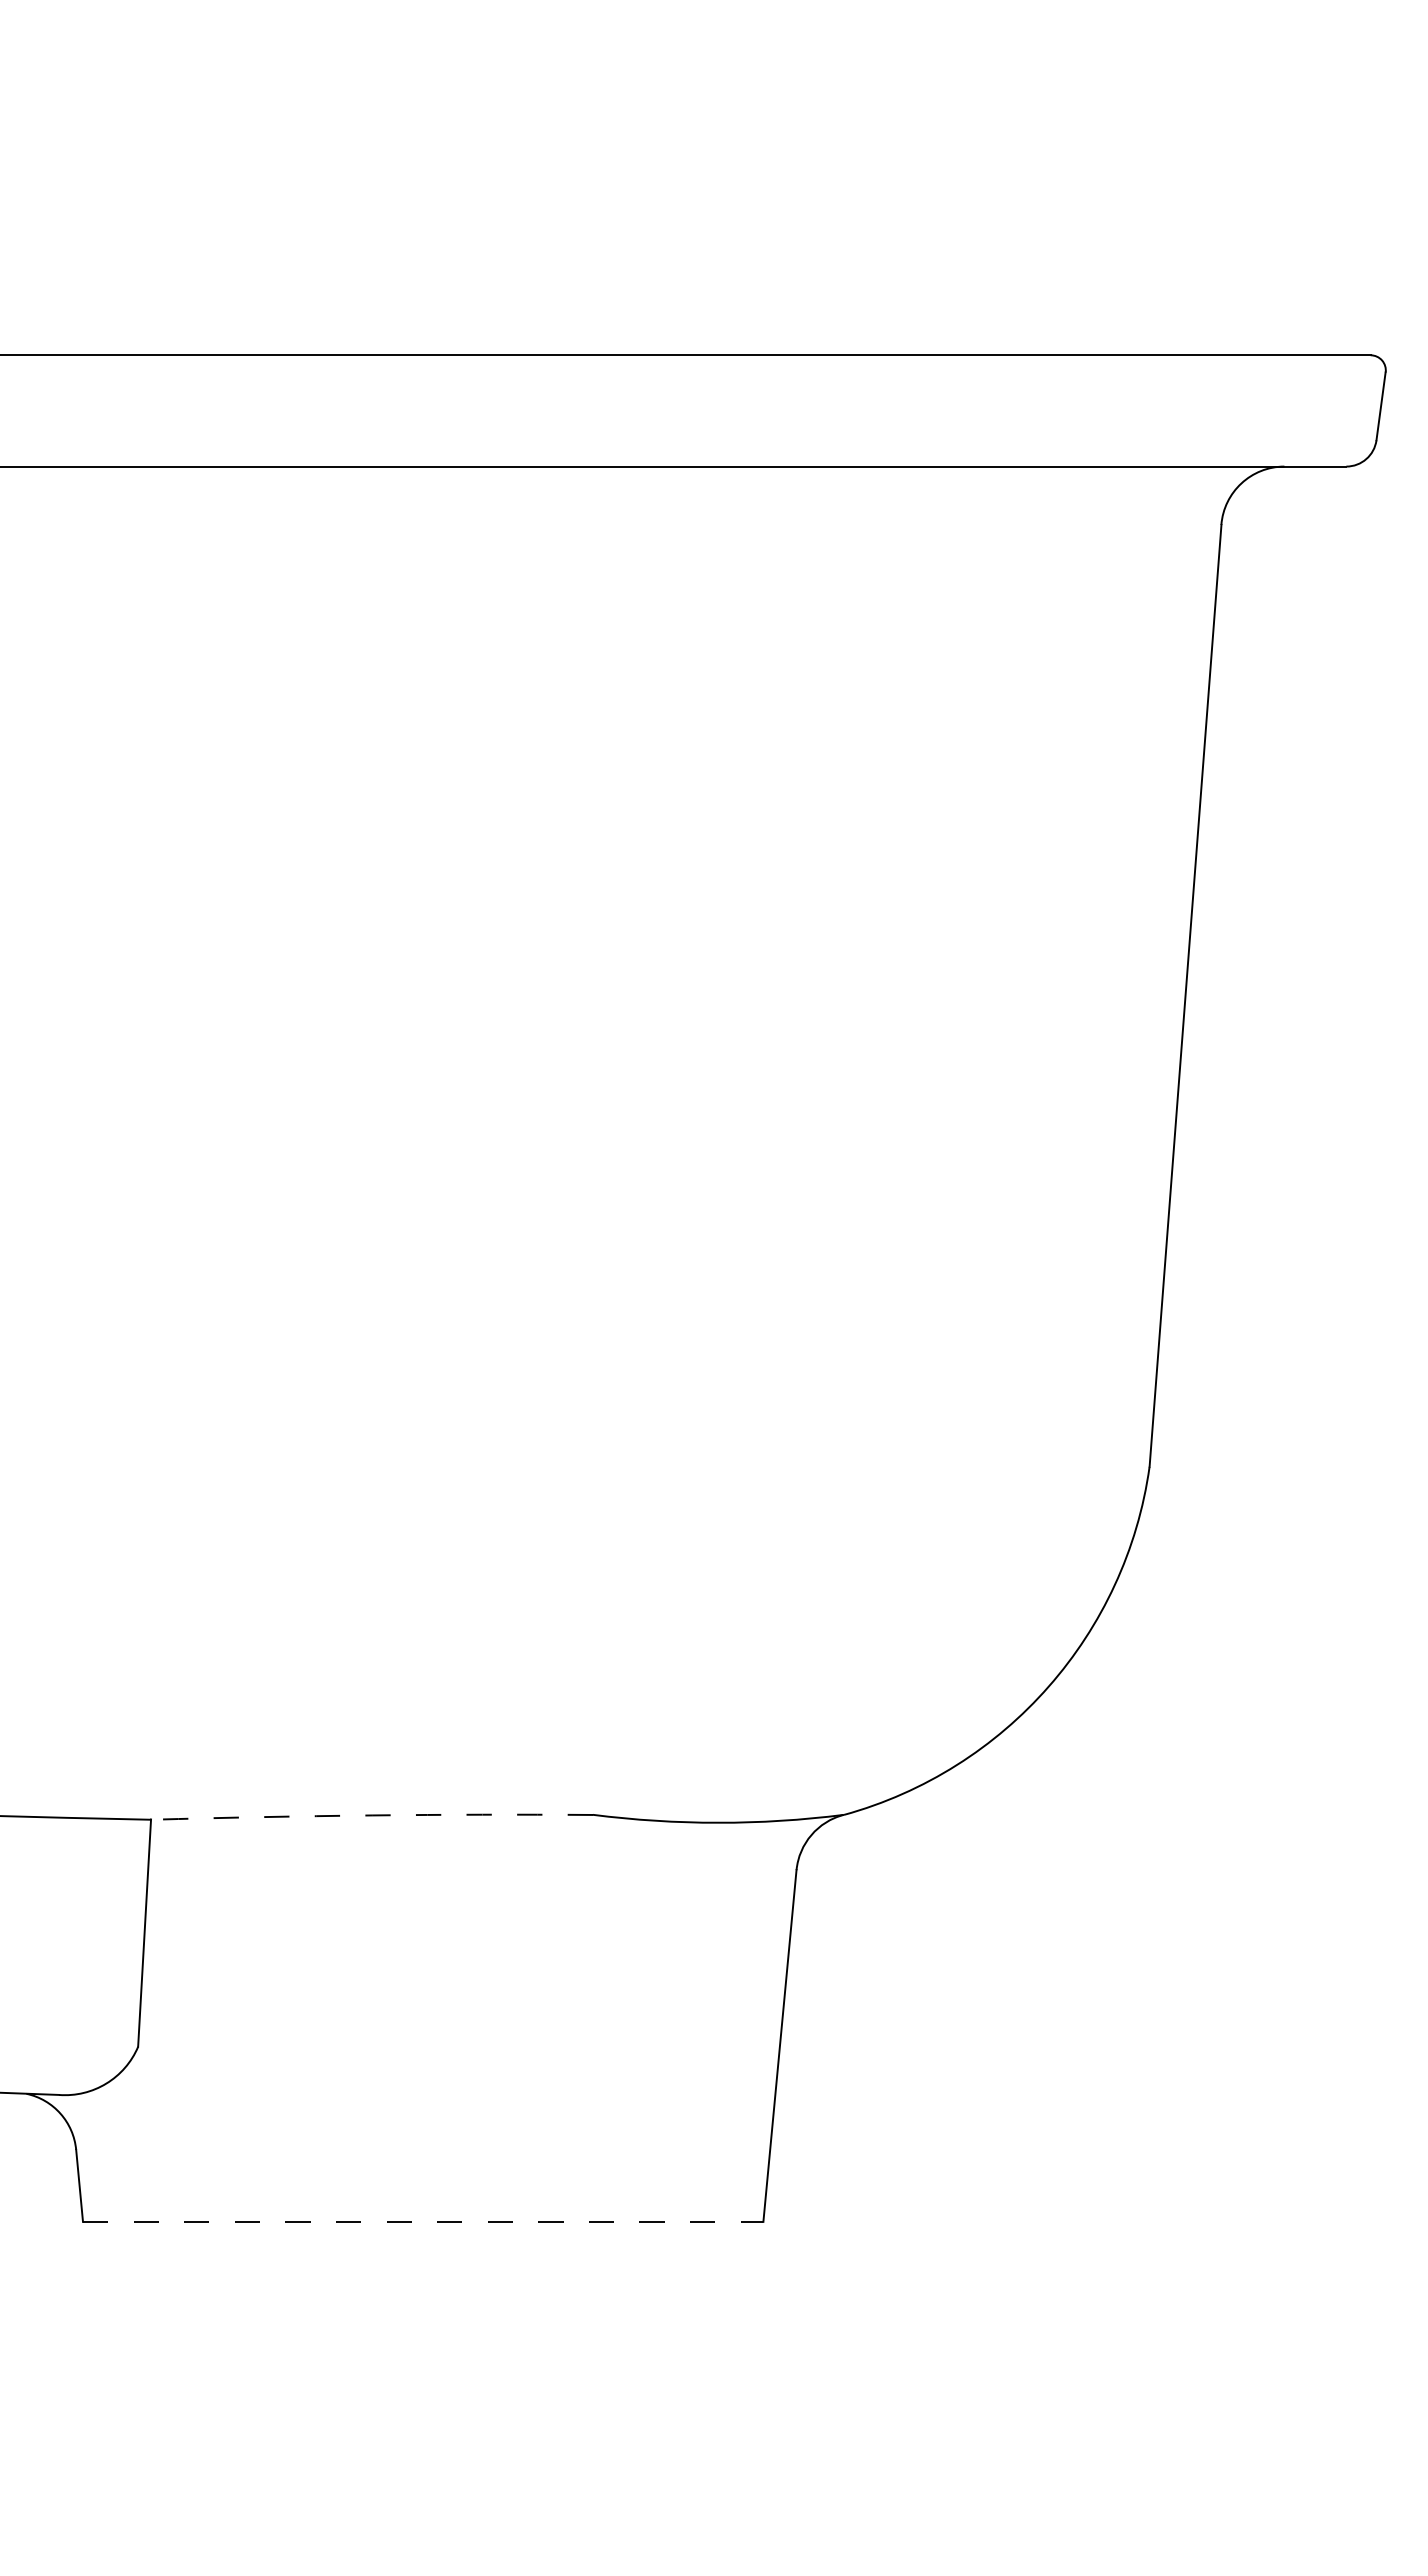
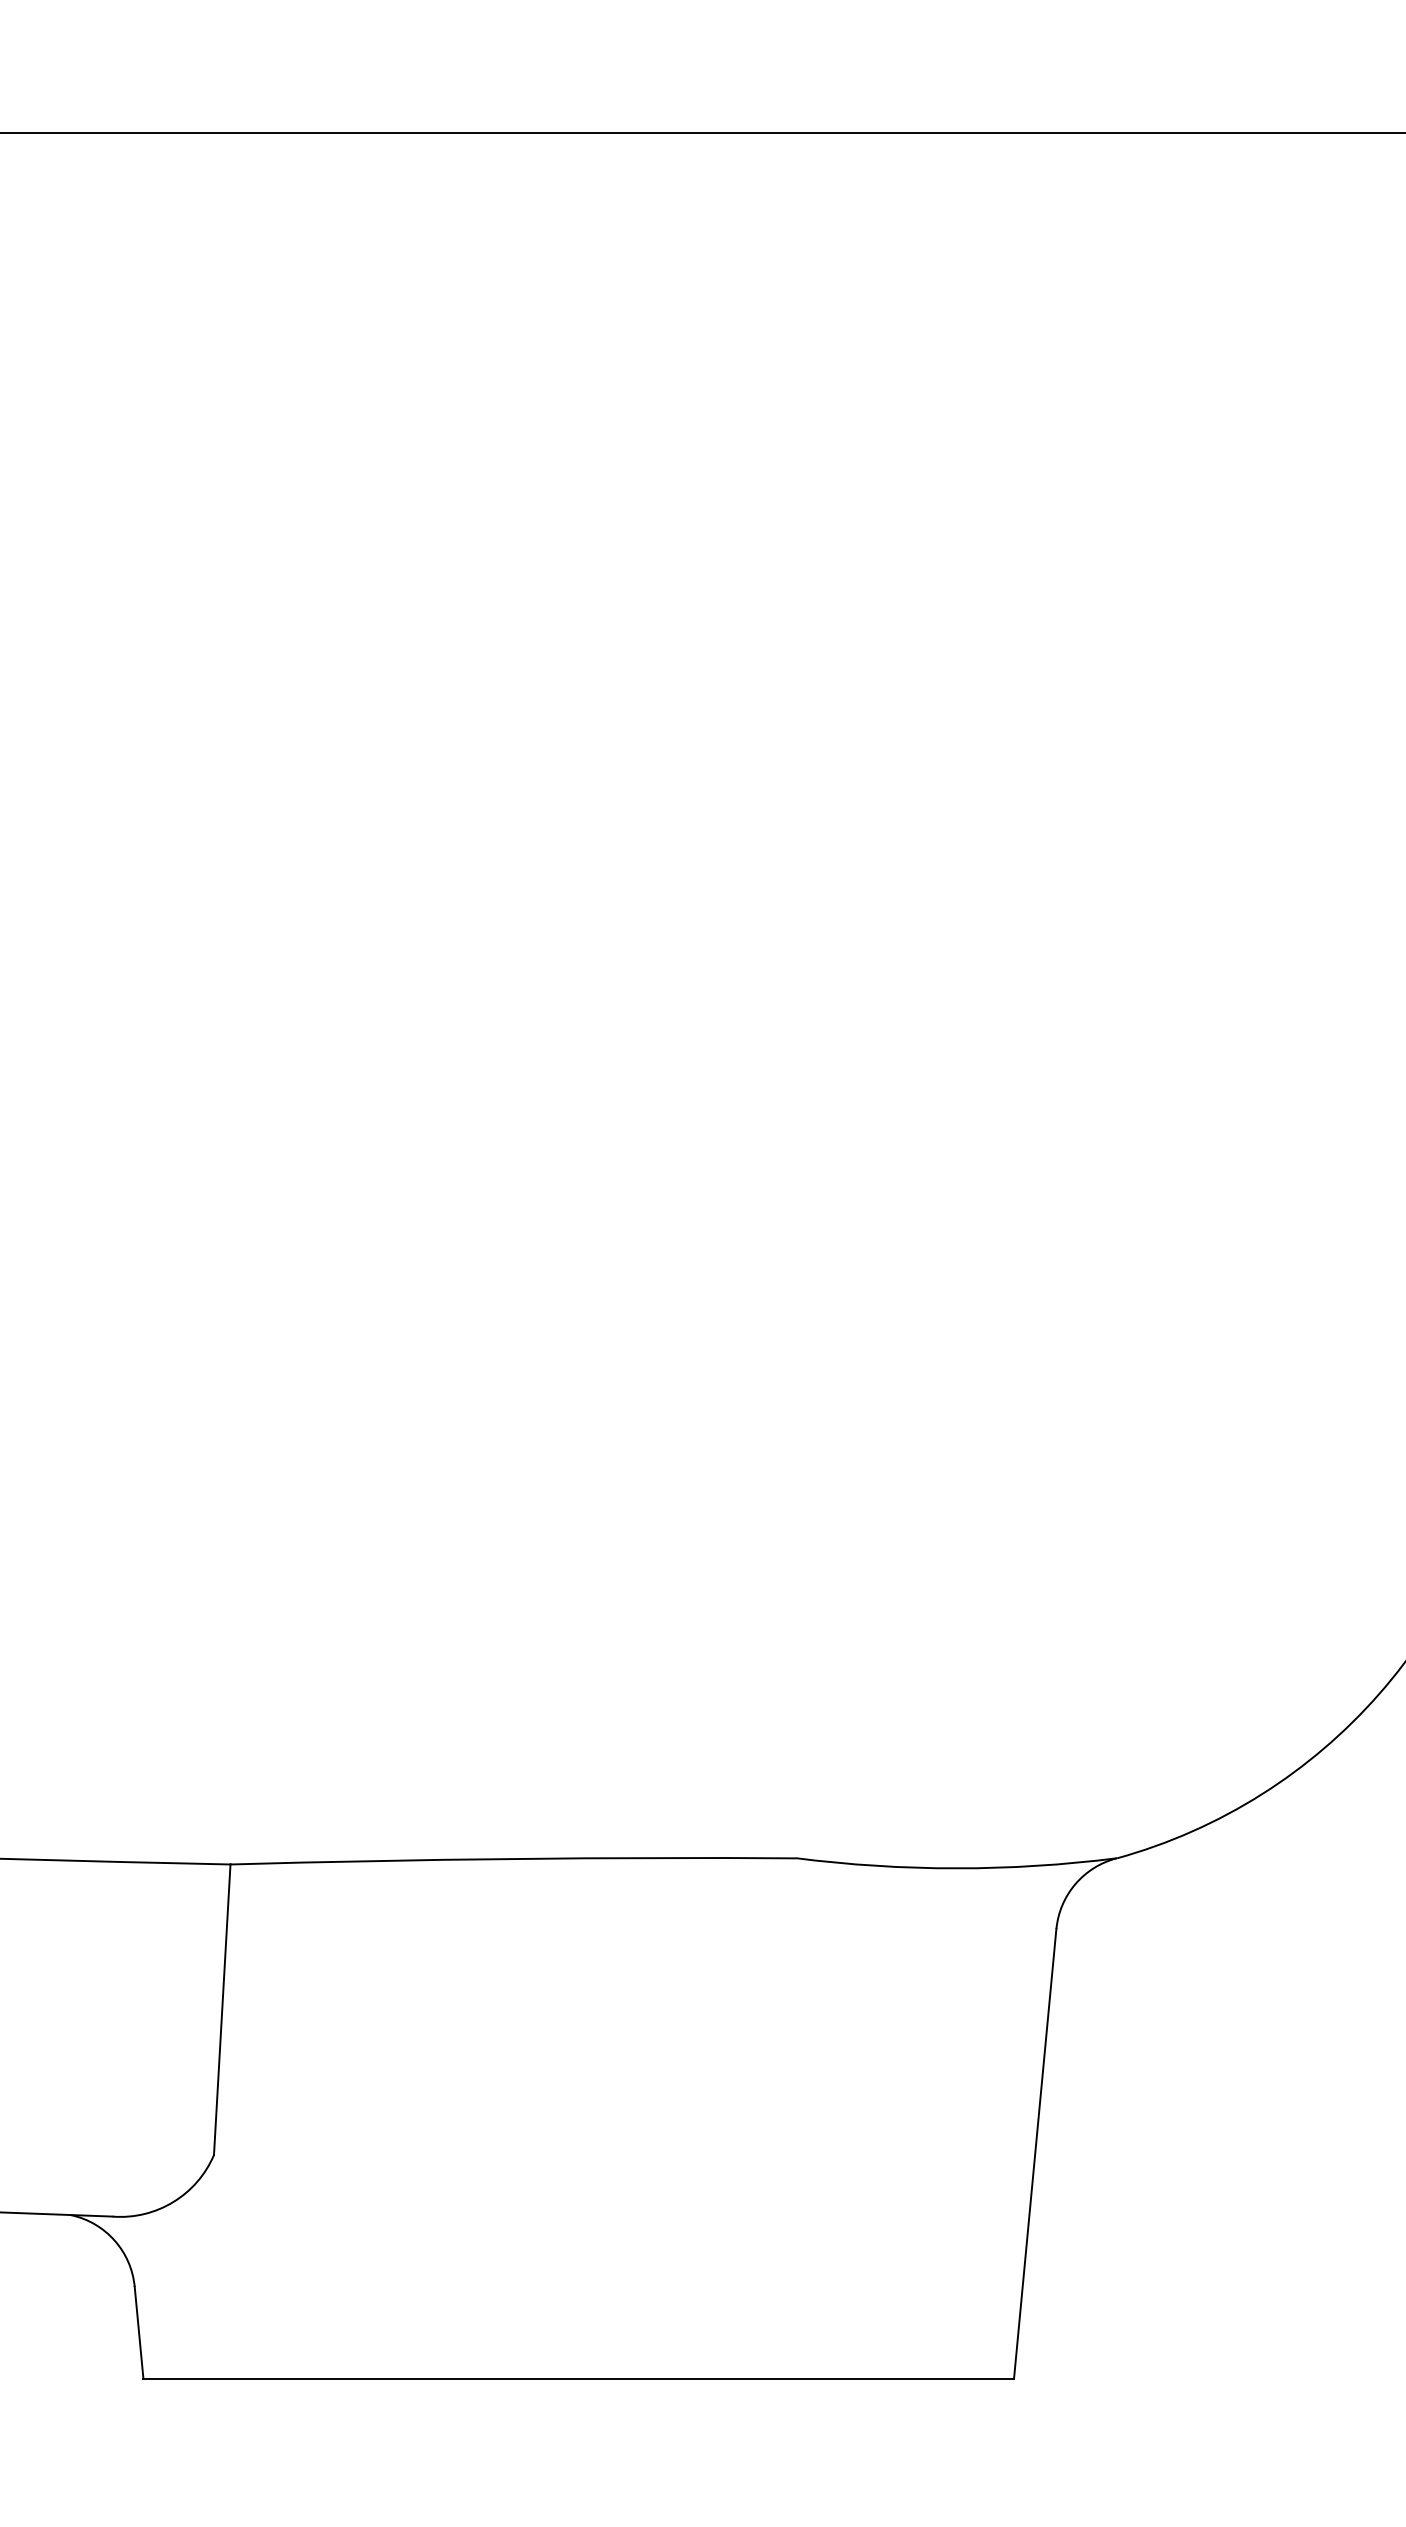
arc: (372, 1815) -> (513, 1859), dashed -> solid
line: (423, 2221) -> (579, 2378), dashed -> solid

